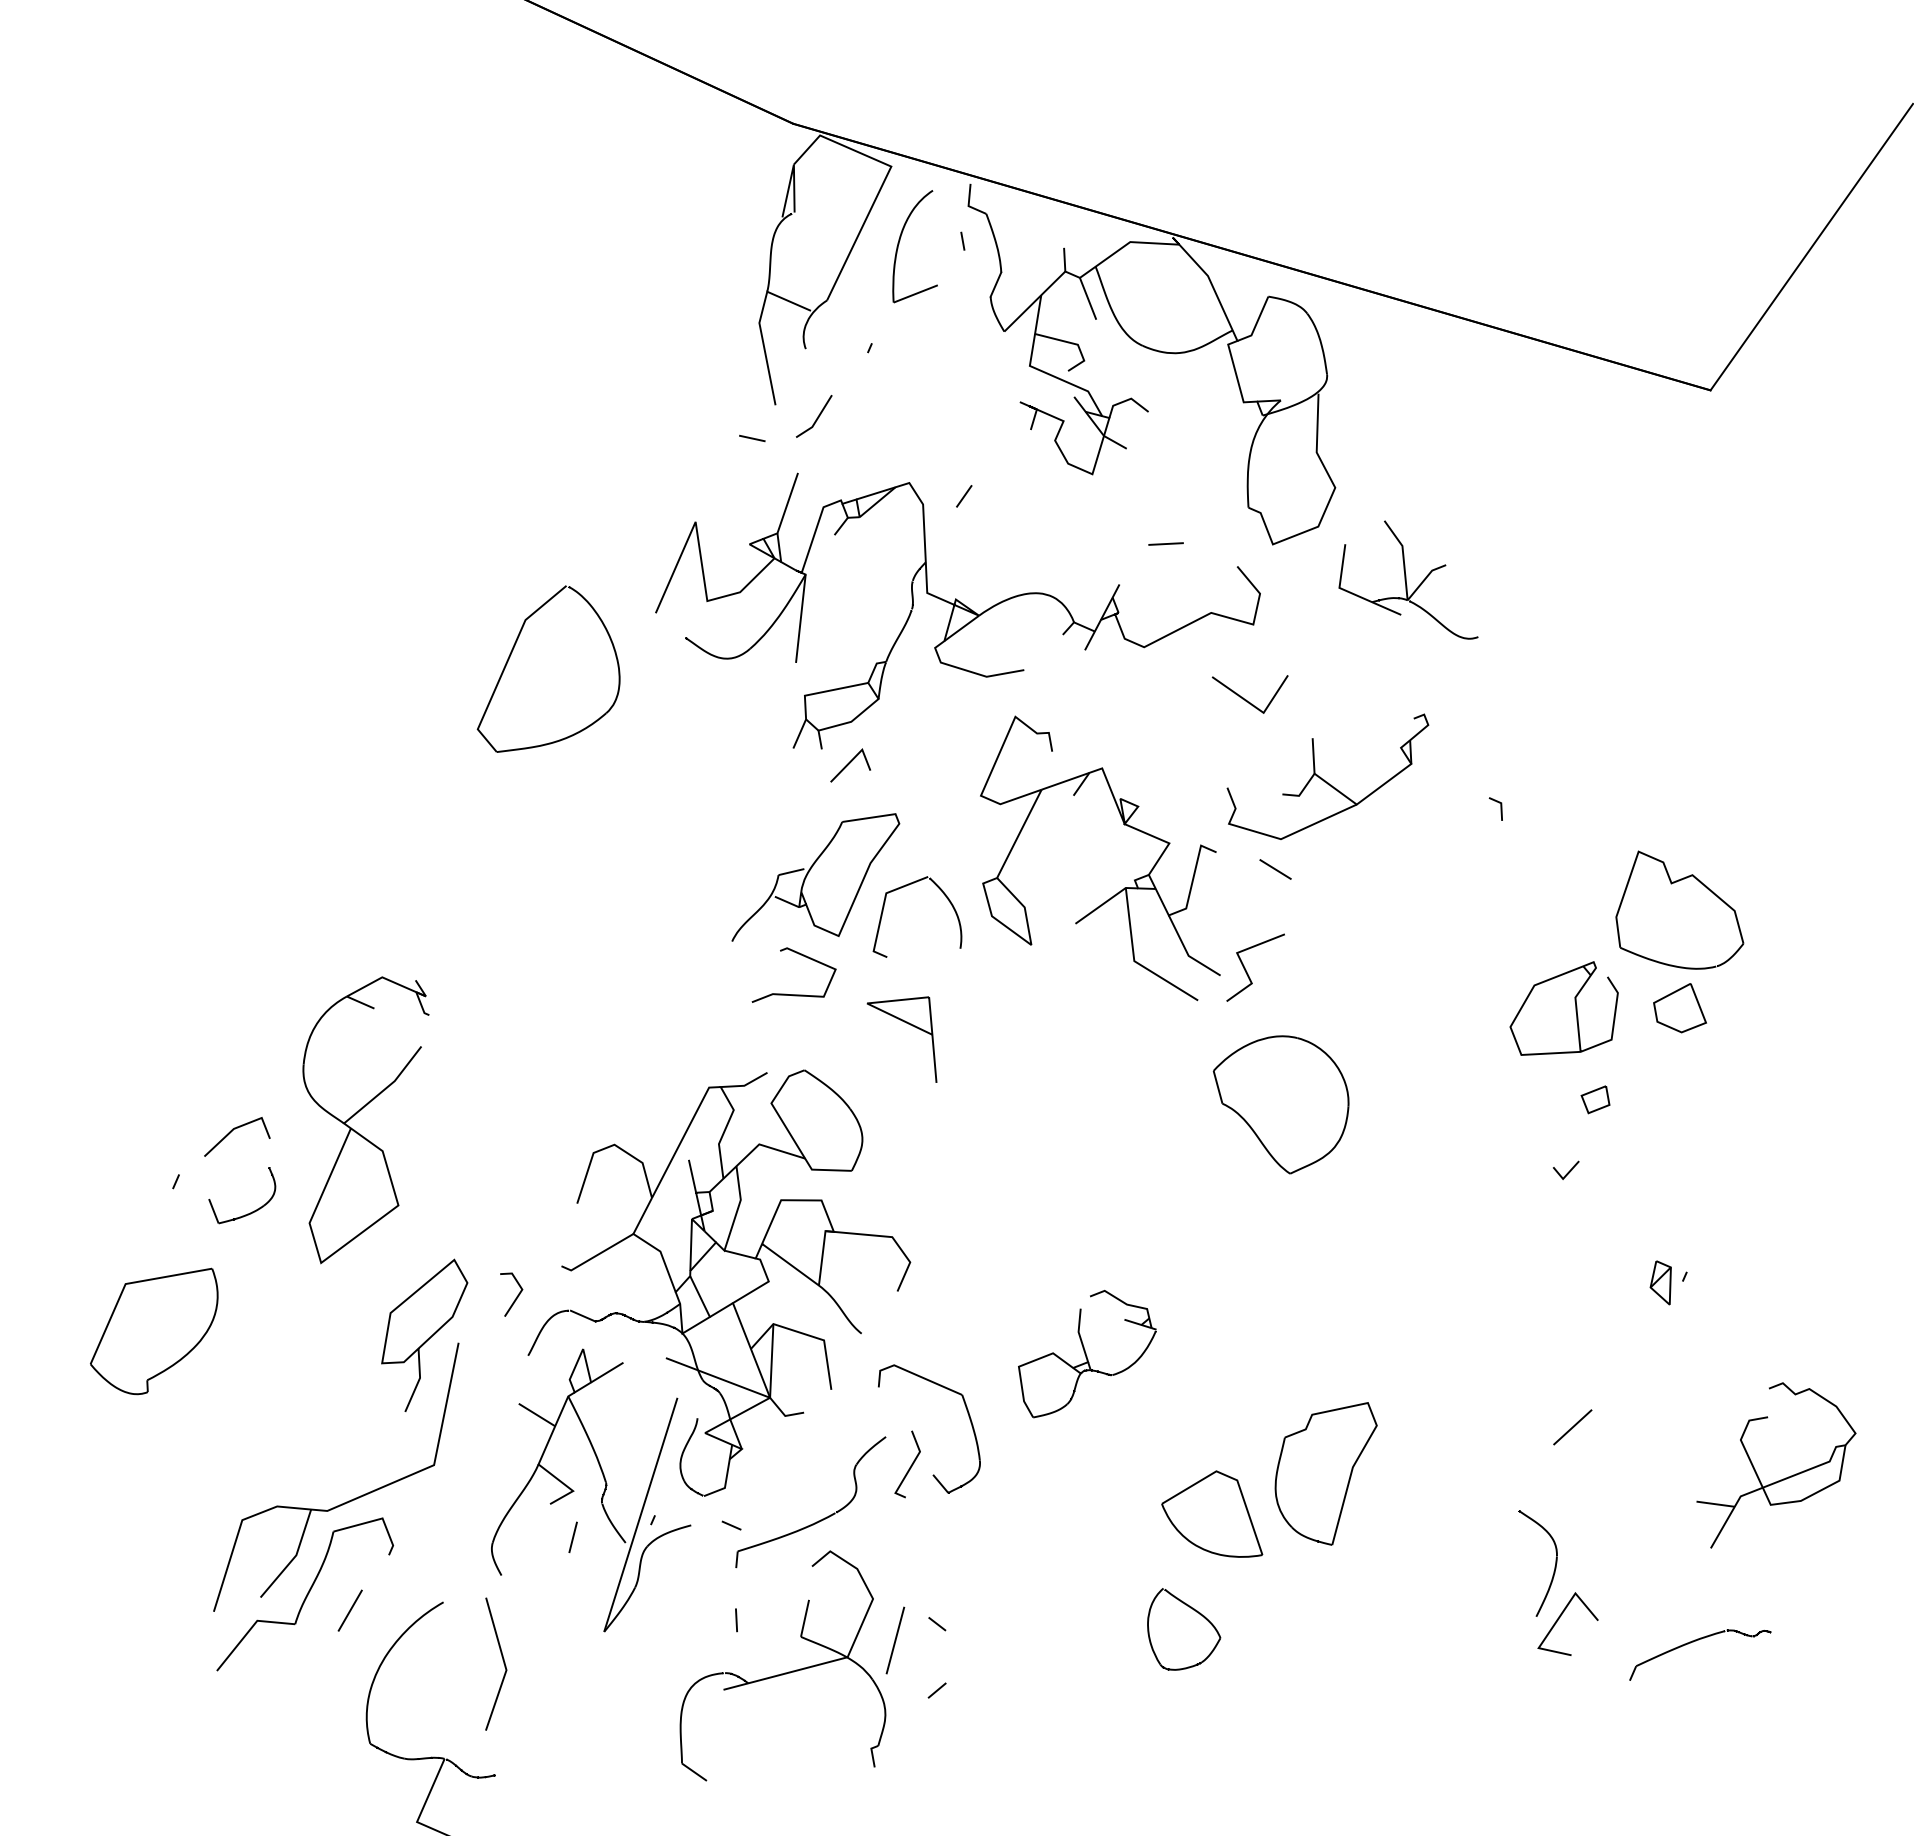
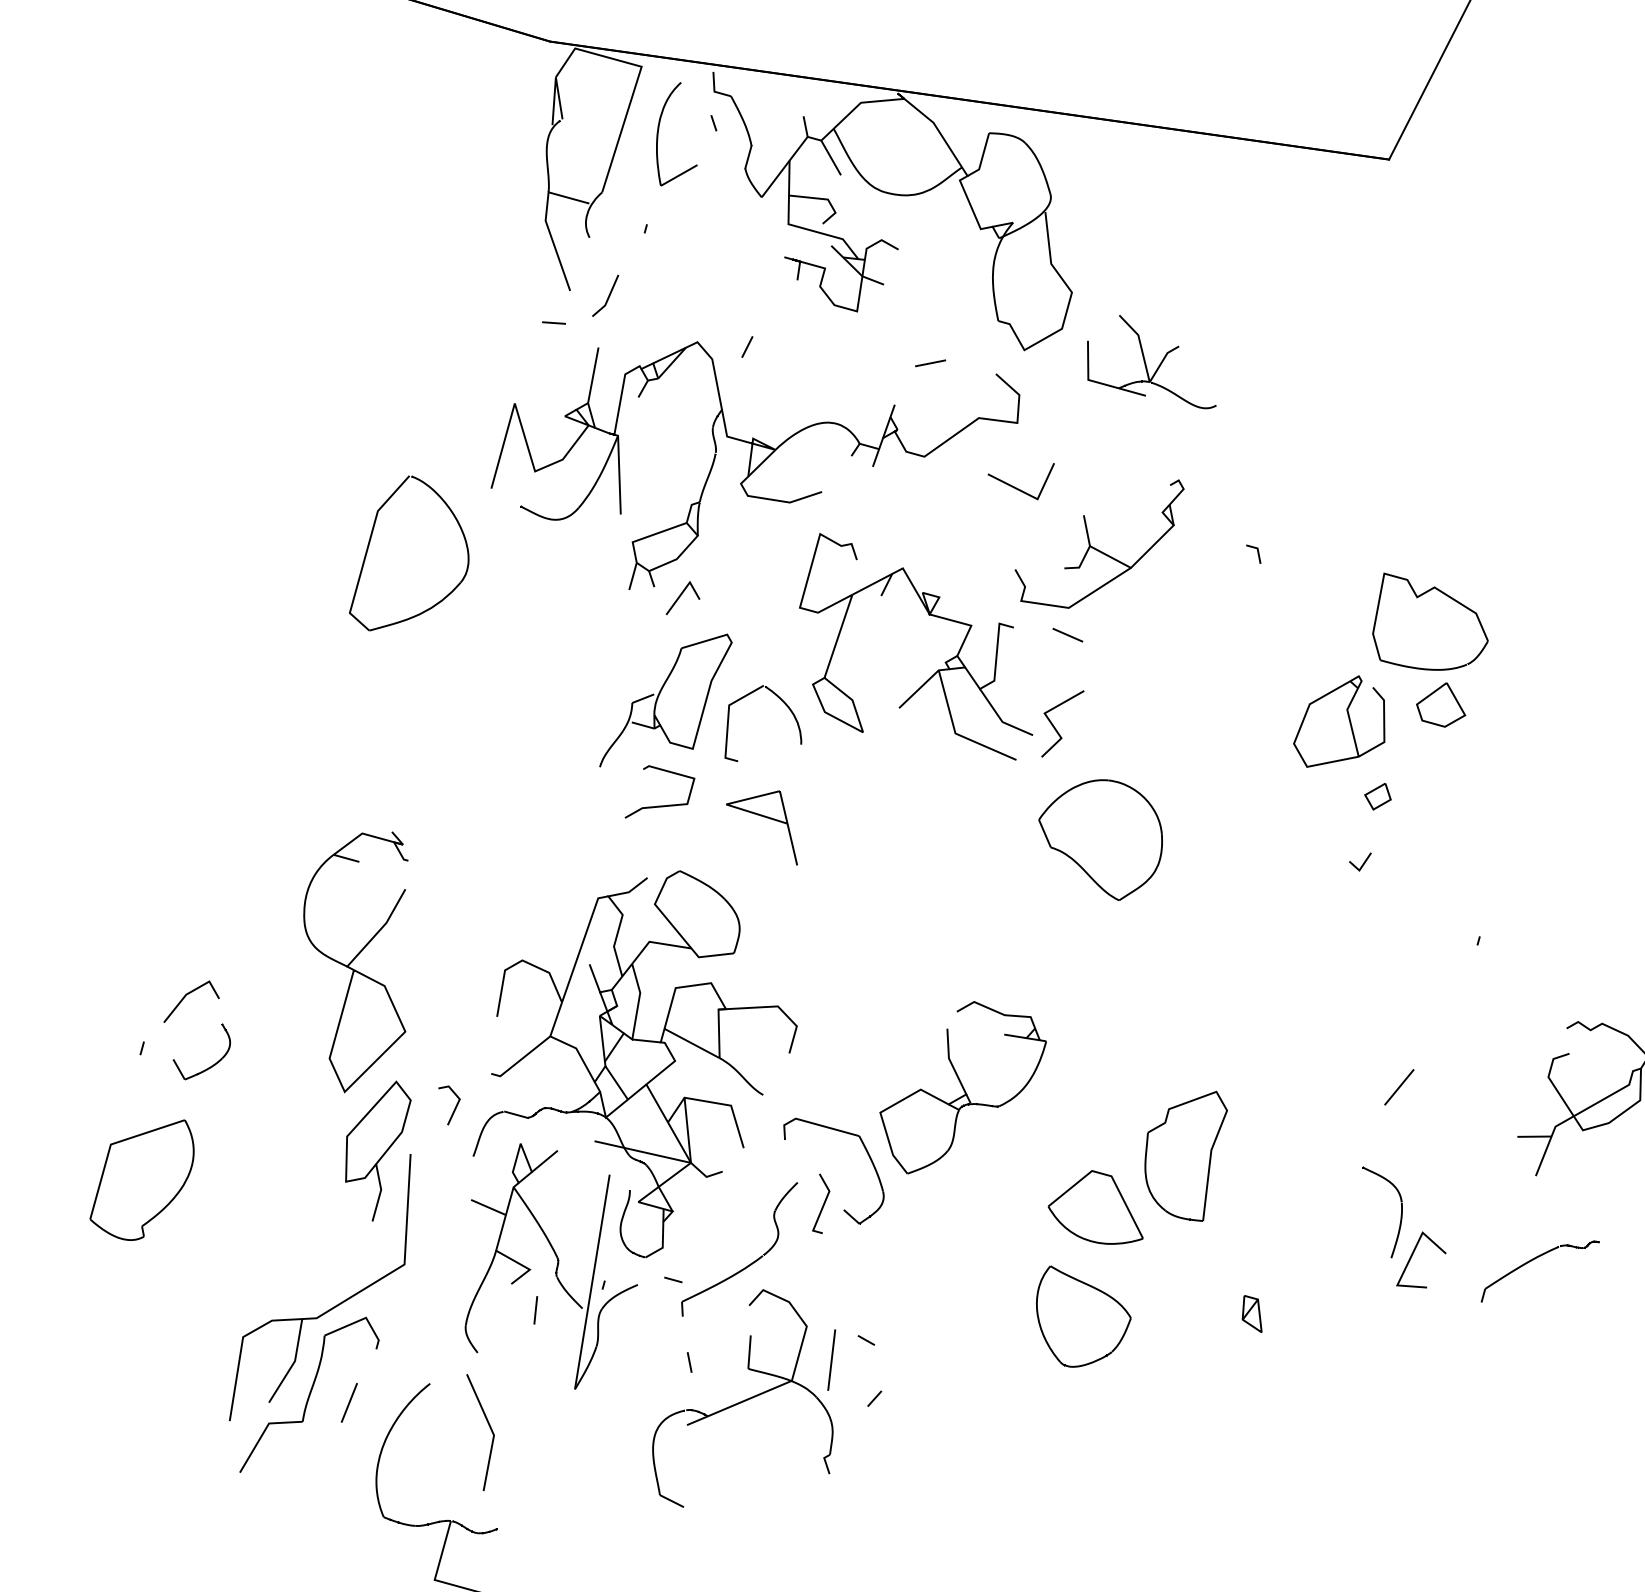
part: (358, 1112) -> (358, 955), moved
part: (1660, 1282) -> (1250, 1314), moved
part: (1087, 1353) -> (964, 1083), size x1.43
part: (1183, 1629) -> (1083, 1314), size x1.43

